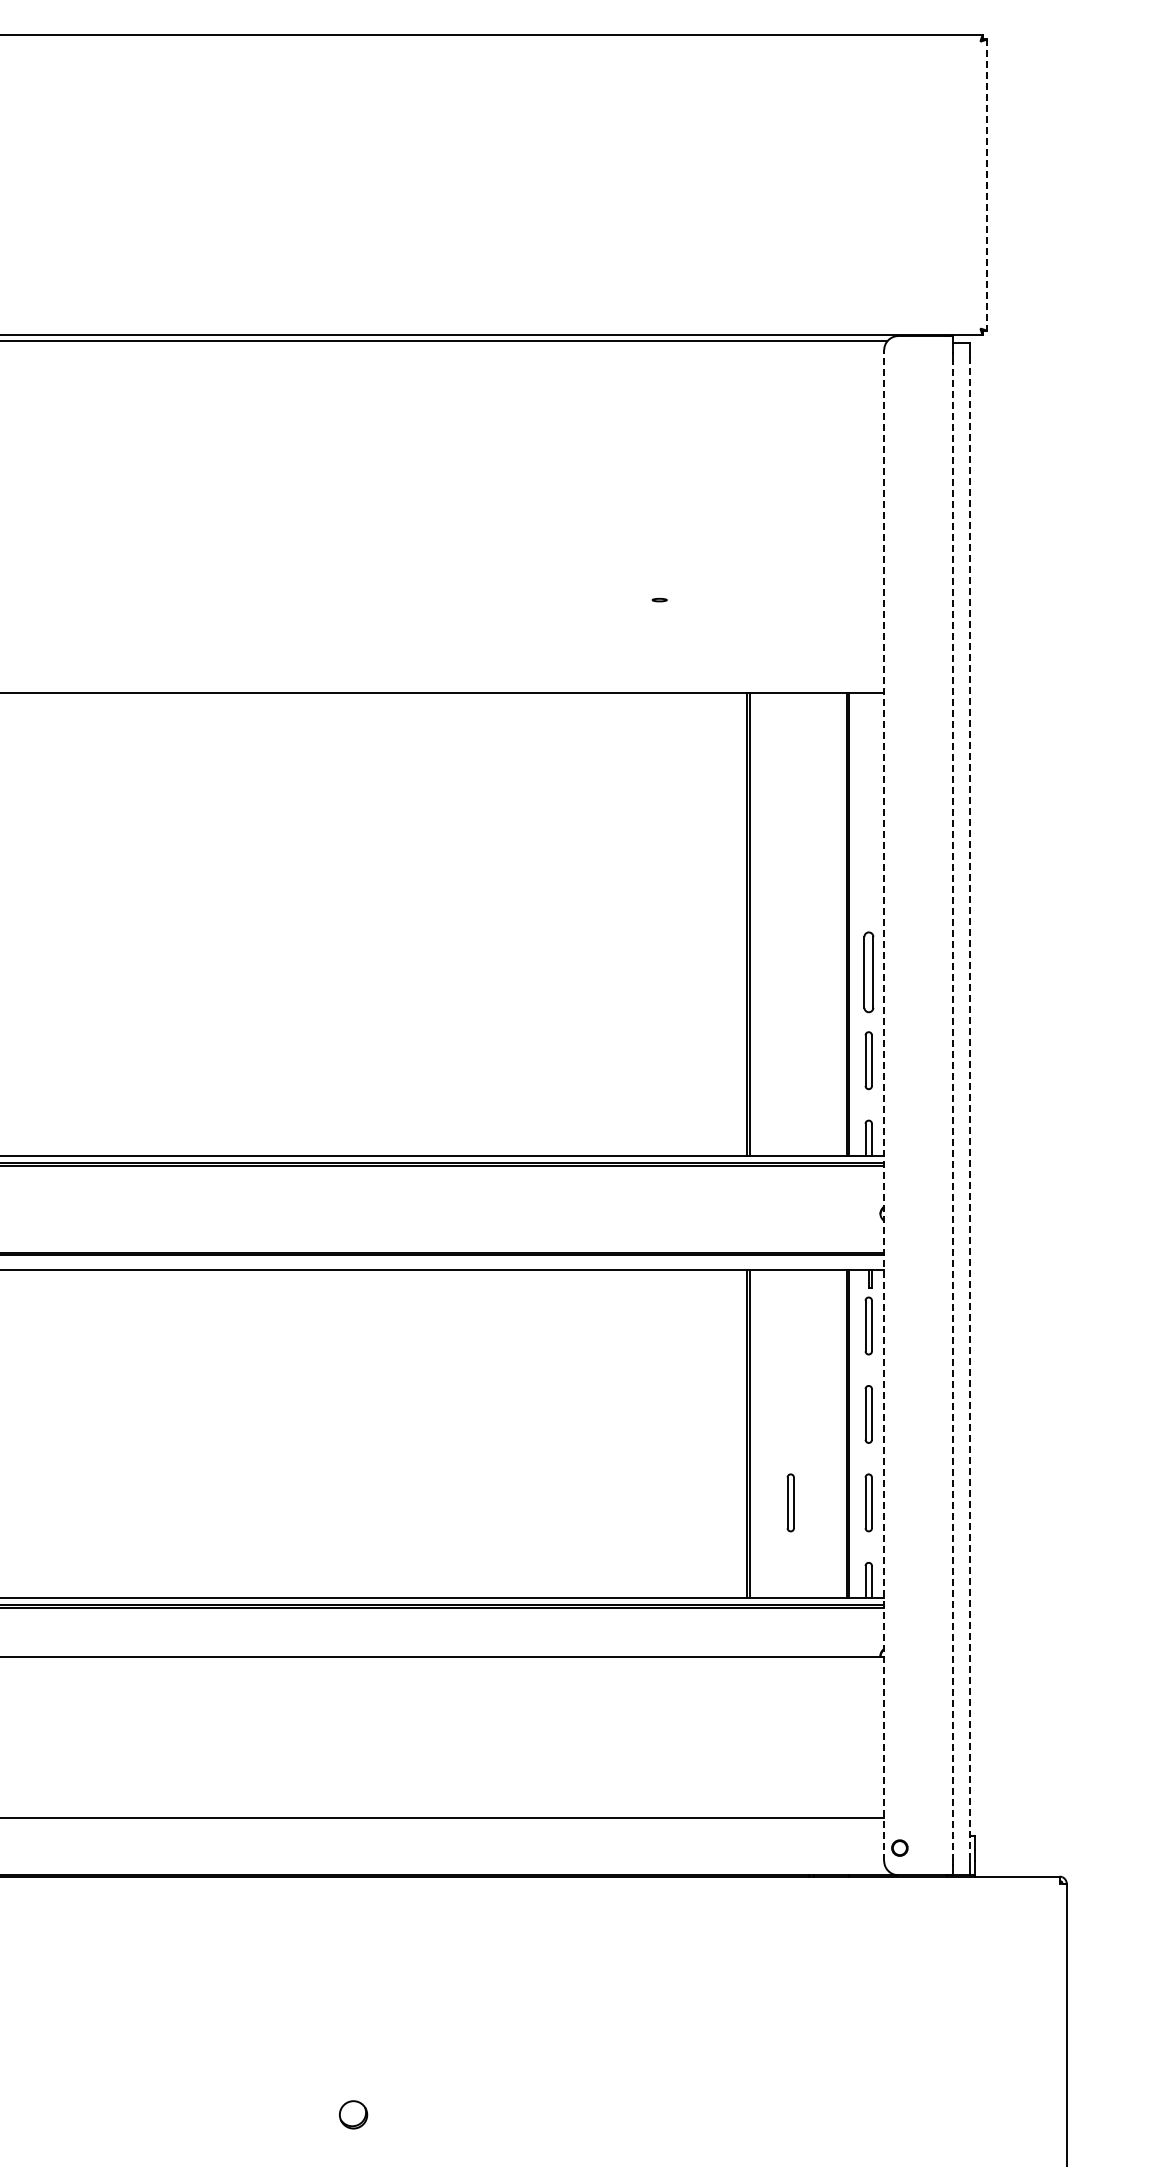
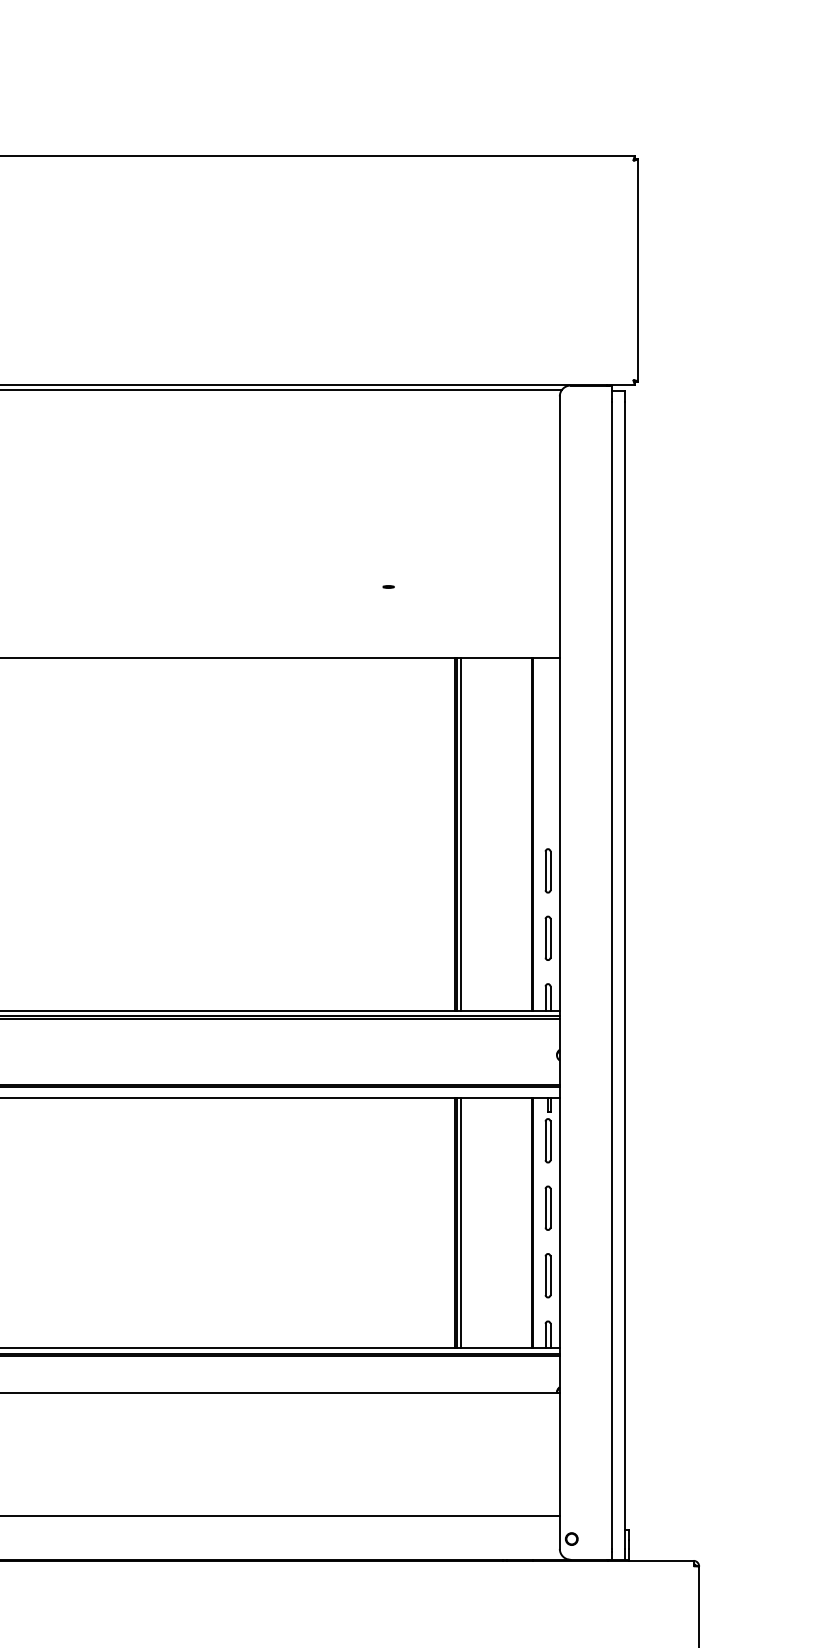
line: (986, 185) -> (637, 270), dashed -> solid
line: (754, 923) -> (460, 833), added
part: (868, 971) -> (547, 870), size x0.71
line: (884, 1105) -> (560, 972), dashed -> solid
line: (952, 1109) -> (611, 975), dashed -> solid
line: (969, 1109) -> (624, 975), dashed -> solid
line: (754, 1433) -> (460, 1222), added
part: (790, 1502) -> (488, 1275), removed

